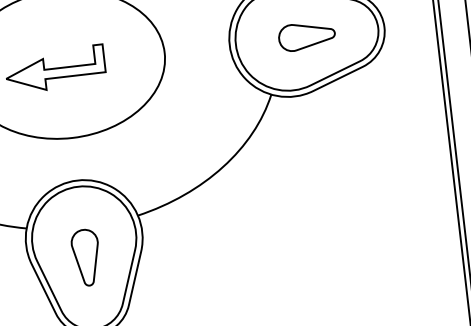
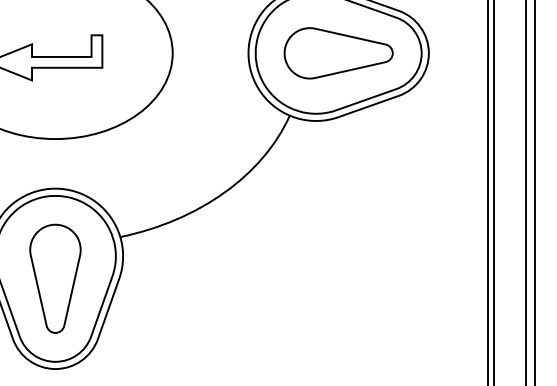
part: (306, 36) -> (338, 53), size x1.67
part: (86, 257) -> (55, 278), size x1.67

